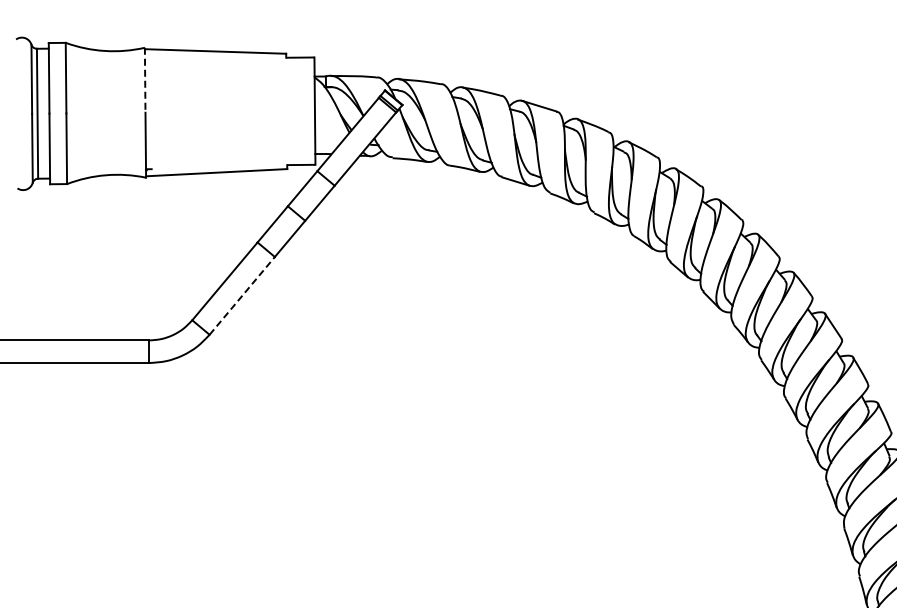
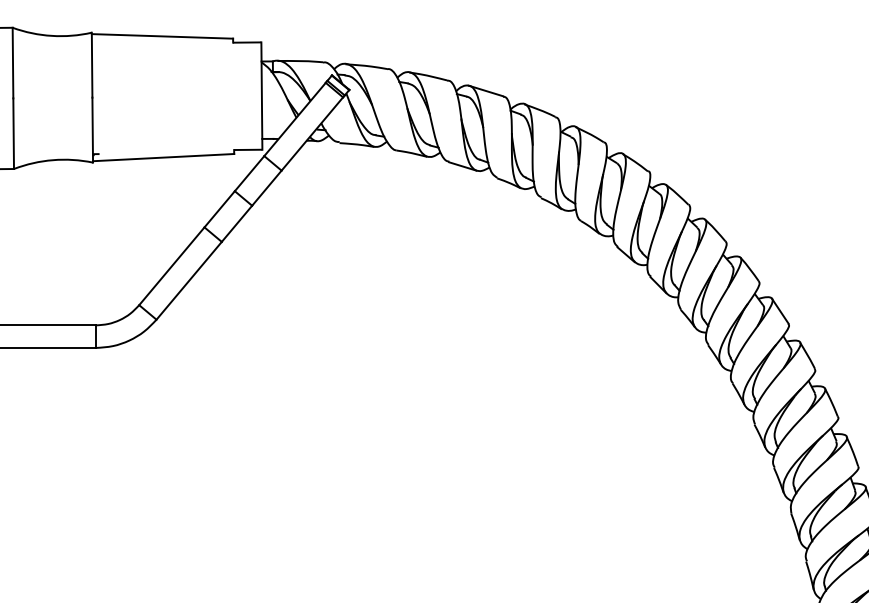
line: (145, 80) -> (92, 65), dashed -> solid
line: (242, 295) -> (189, 280), dashed -> solid

